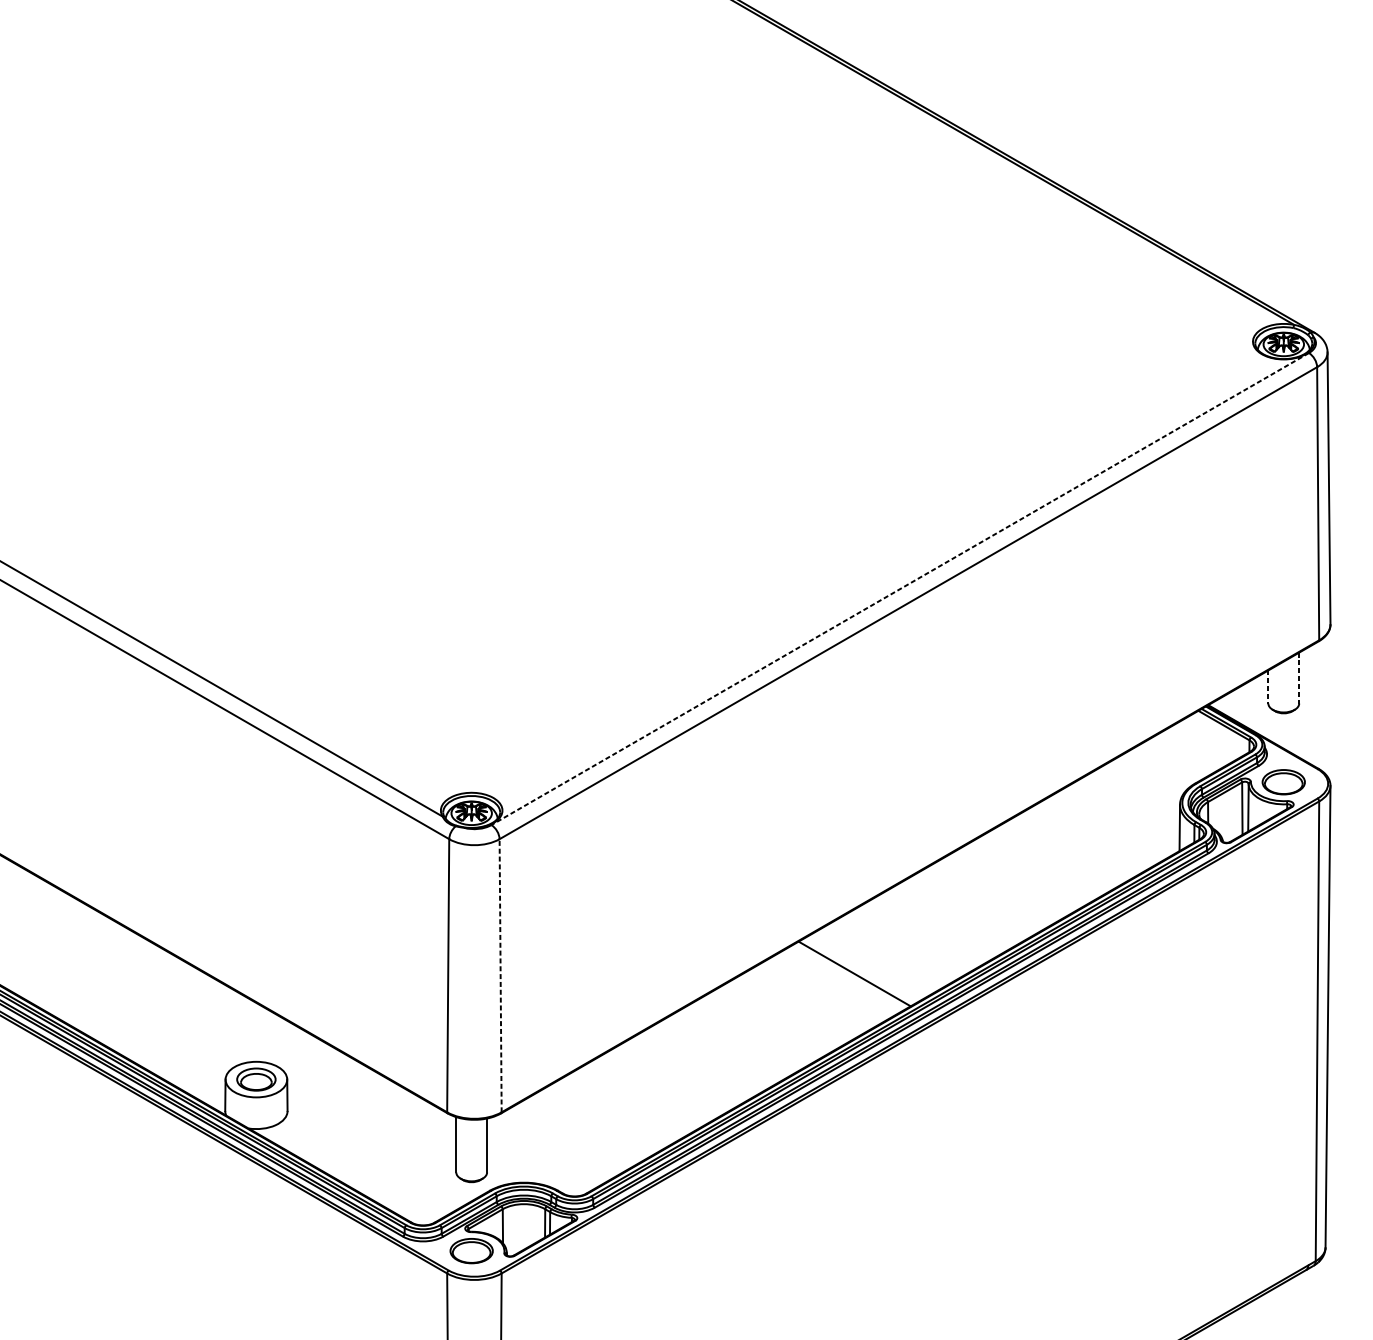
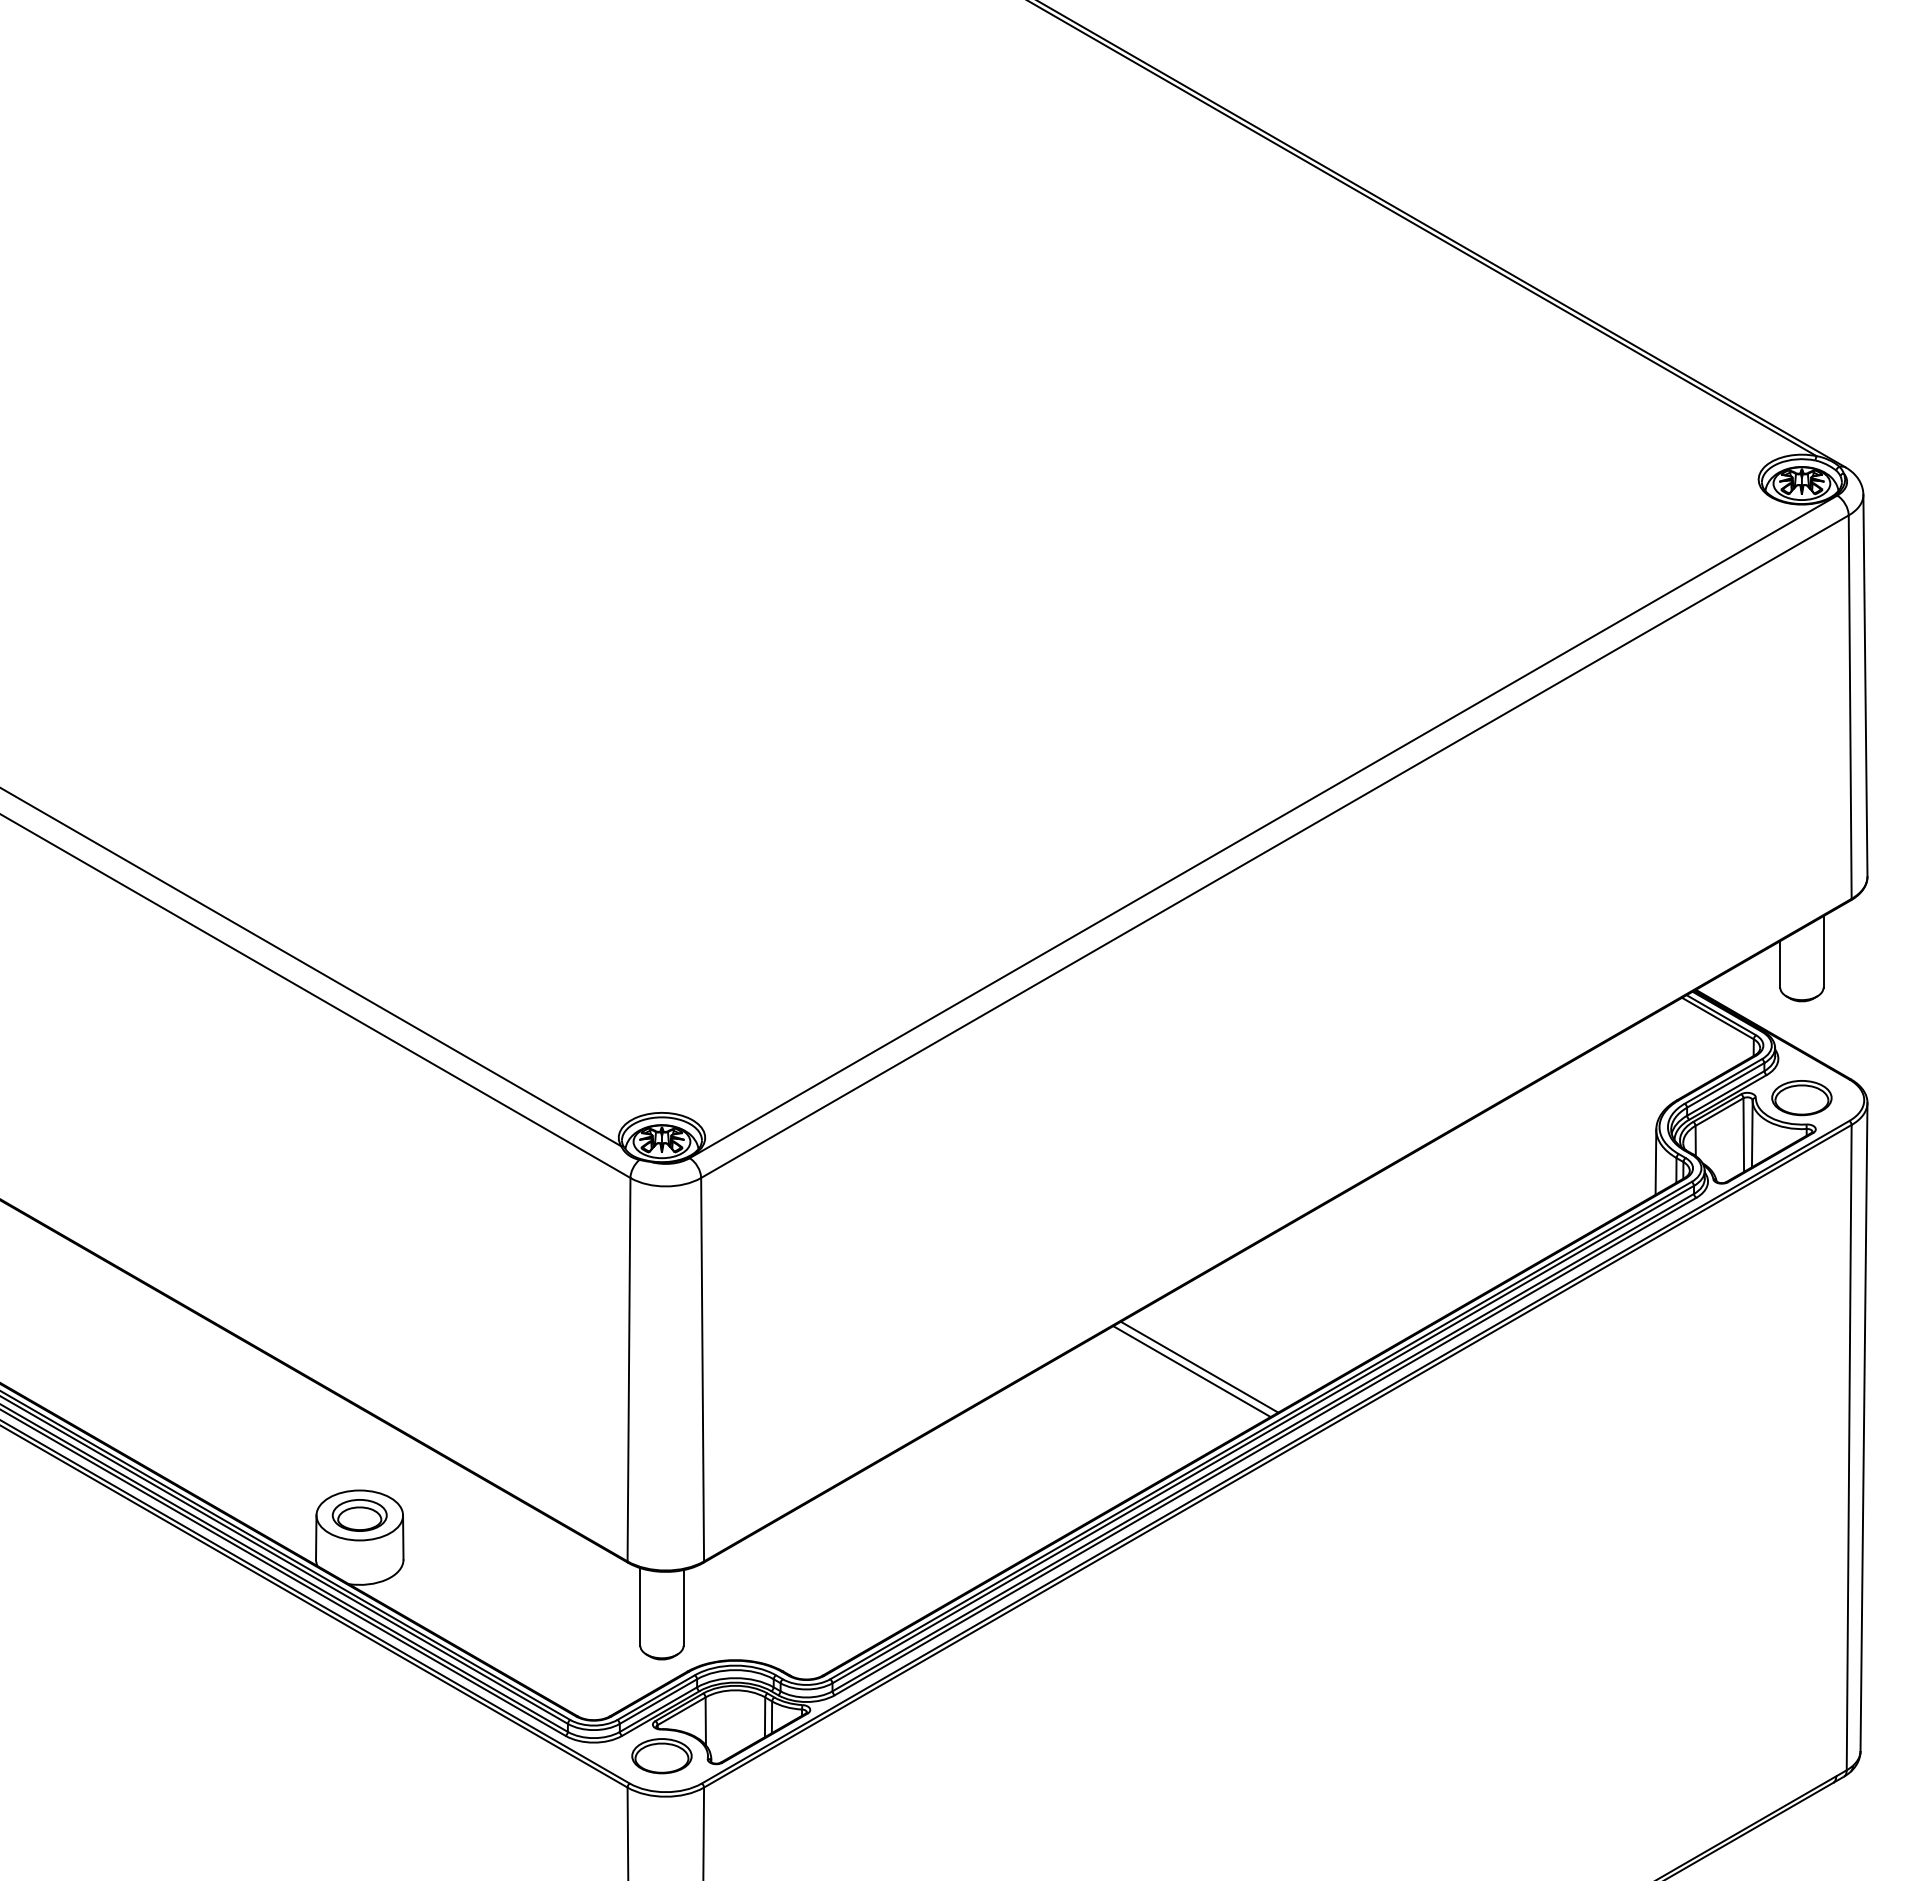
line: (900, 588) -> (1263, 826), dashed -> solid
line: (1299, 677) -> (1823, 951), dashed -> solid
line: (1268, 687) -> (1780, 964), dashed -> solid
line: (500, 975) -> (702, 1369), dashed -> solid
line: (848, 977) -> (1191, 1371), added

